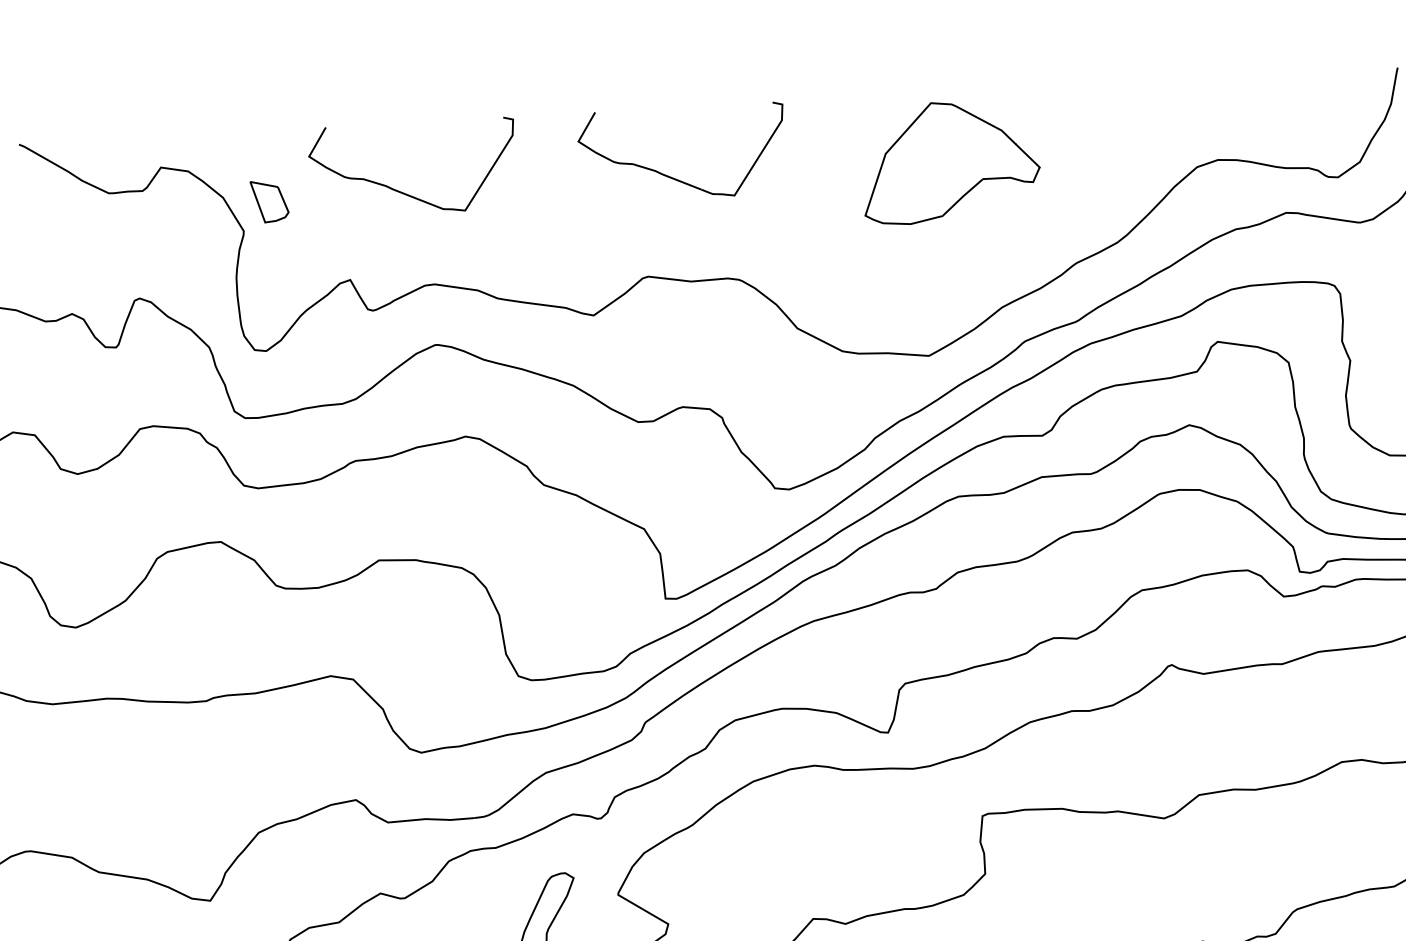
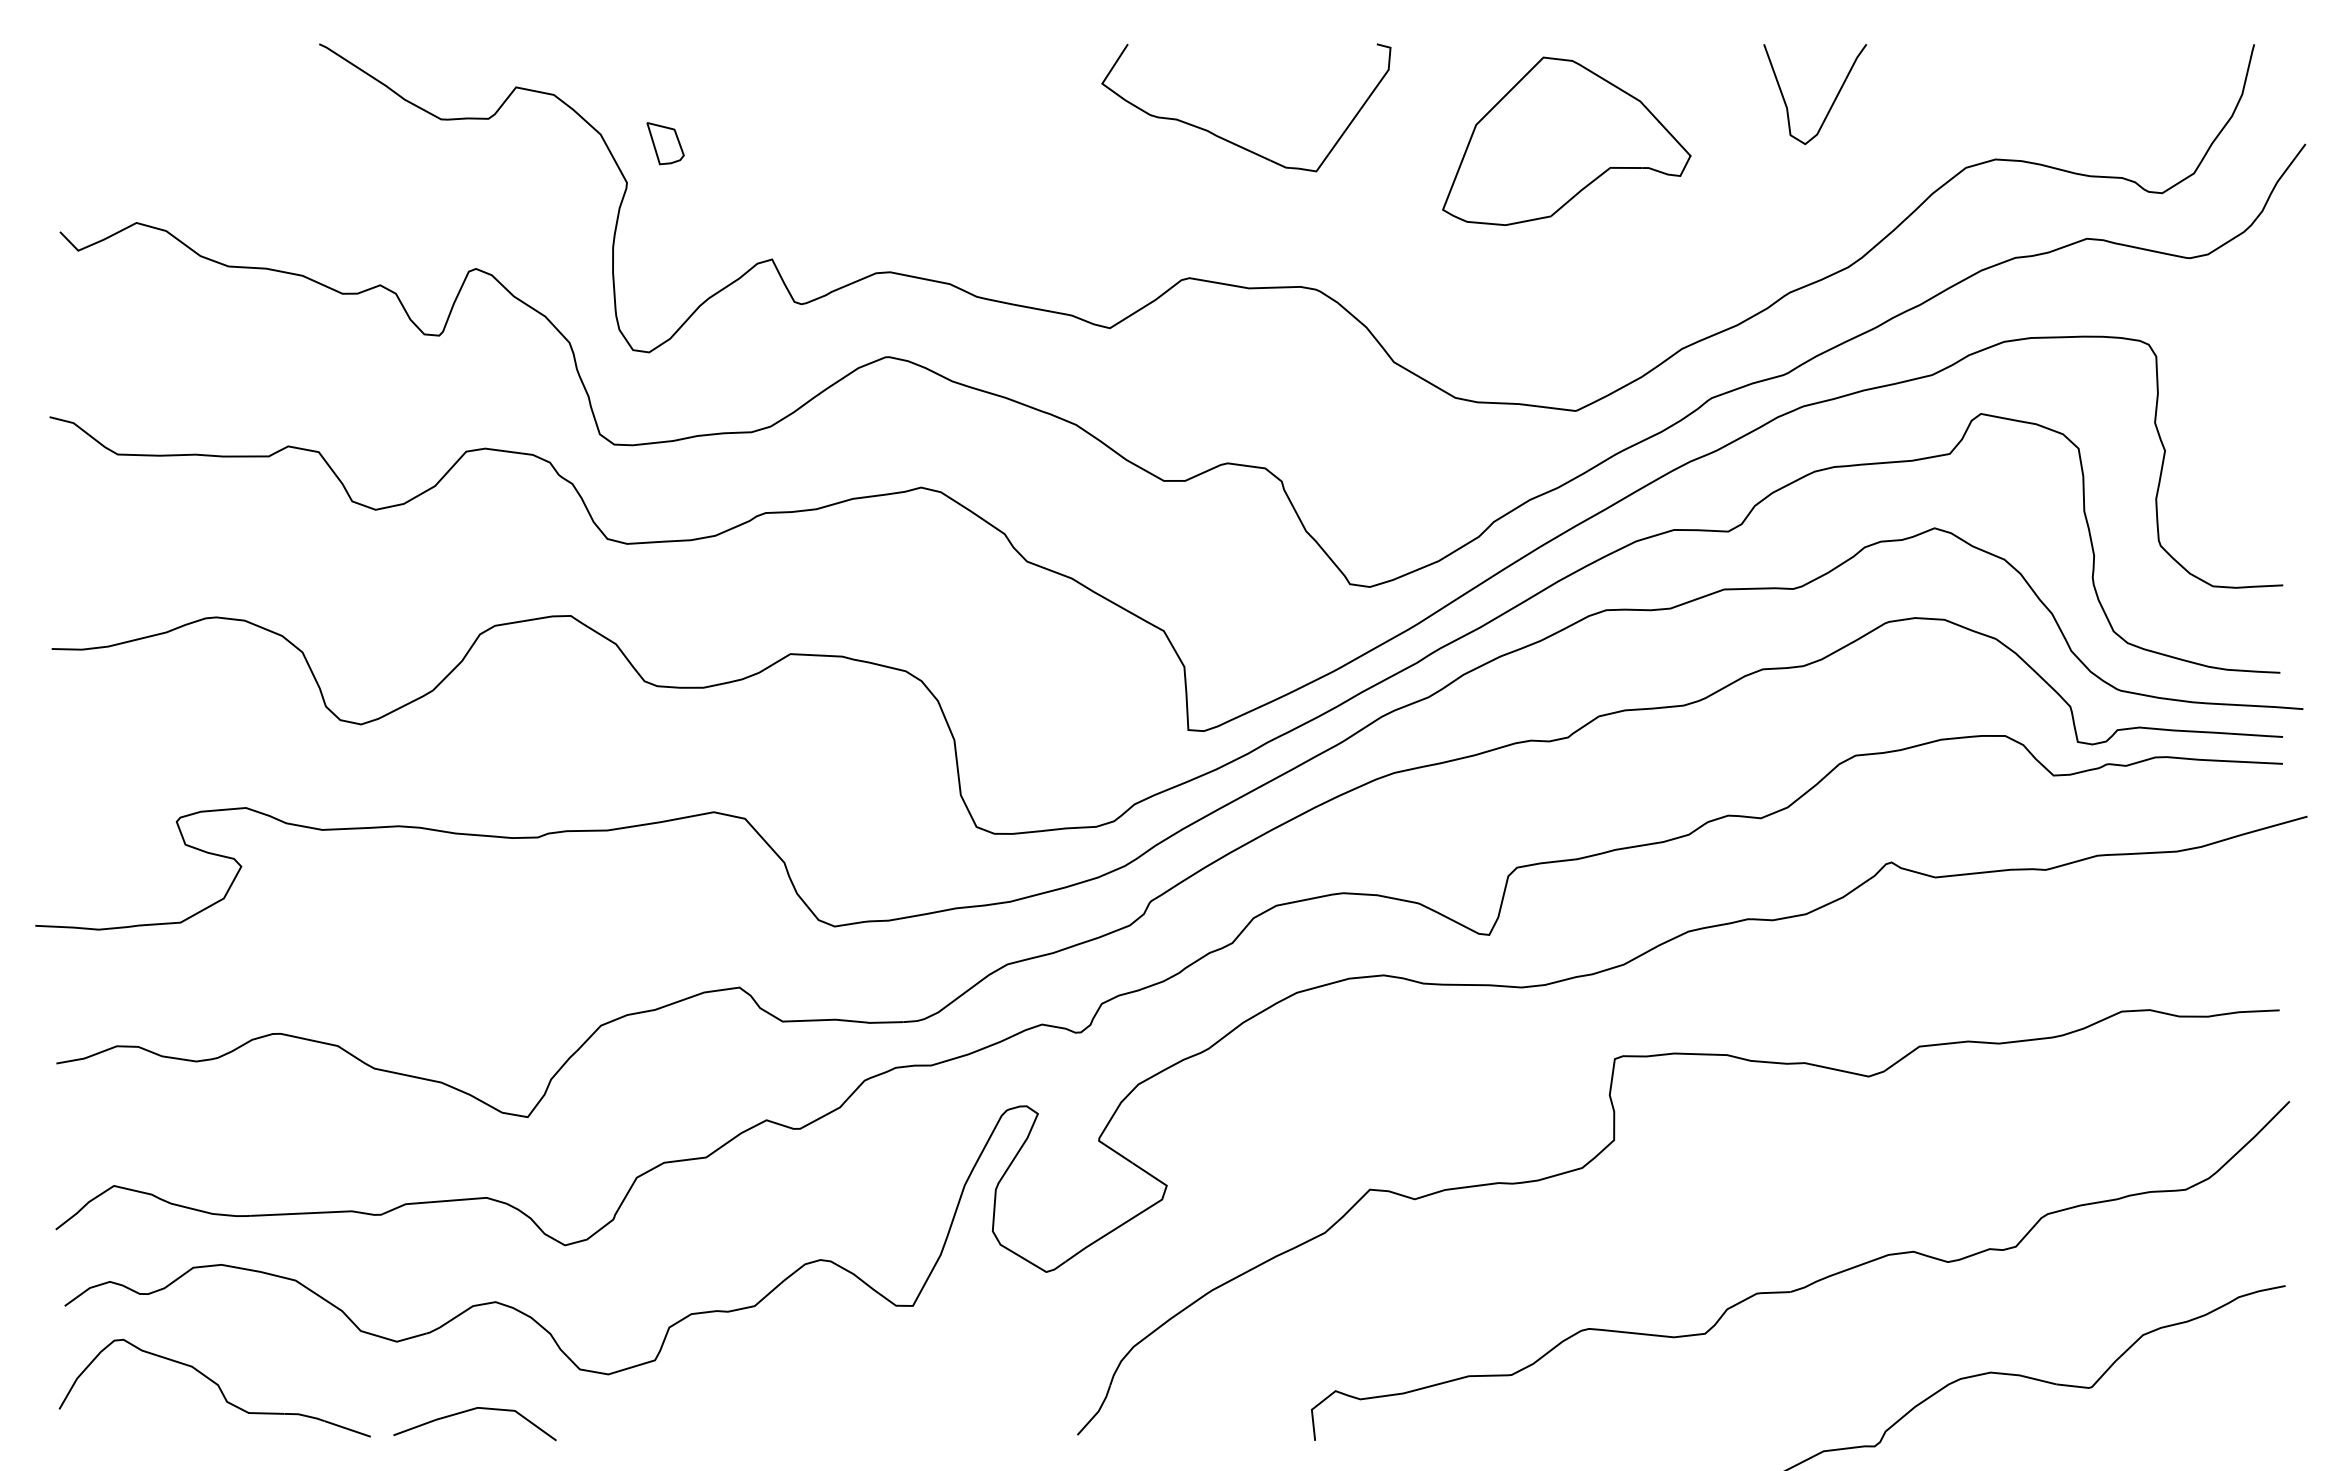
part: (1099, 125) -> (1832, 102), added
part: (950, 162) -> (1566, 141), moved
part: (402, 192) -> (851, 140), removed
part: (269, 201) -> (665, 143), size x0.71

